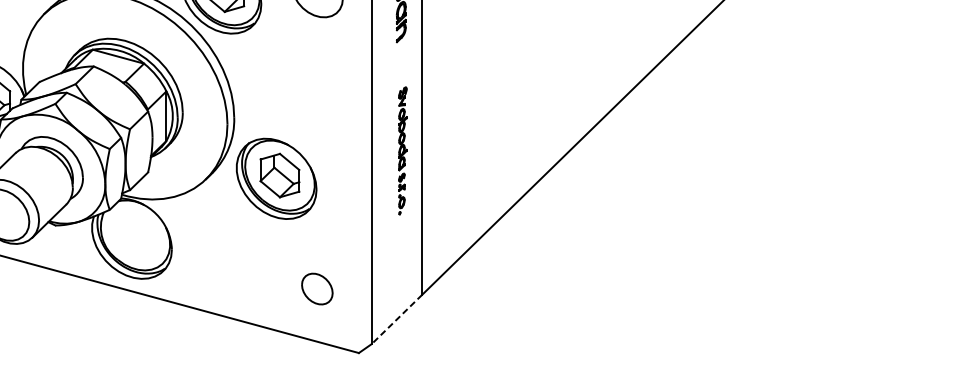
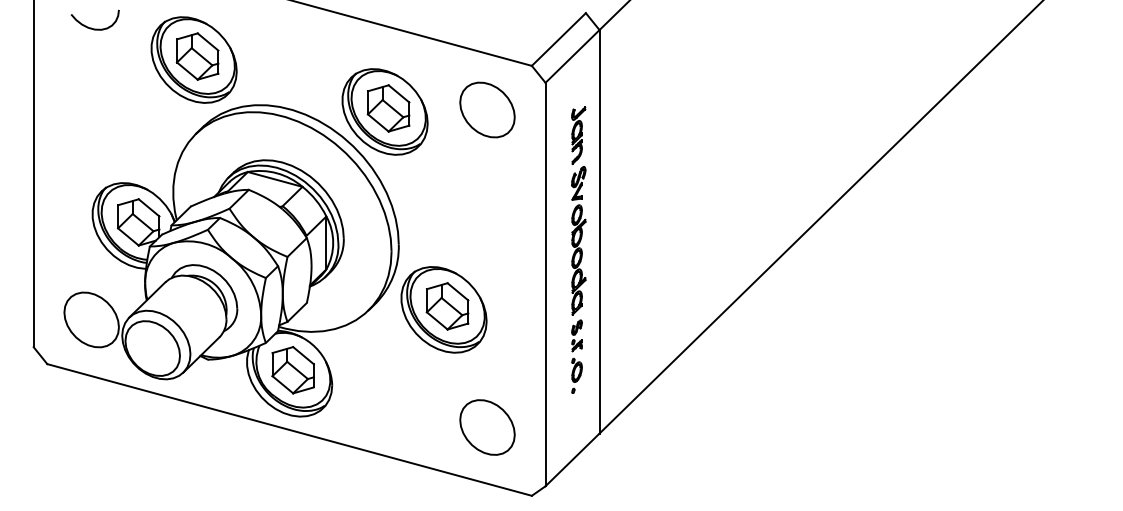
part: (402, 150) -> (578, 279), size x1.67
part: (134, 235) -> (292, 370), added
part: (317, 289) -> (487, 427), size x1.67
line: (396, 319) -> (572, 459), dashed -> solid

